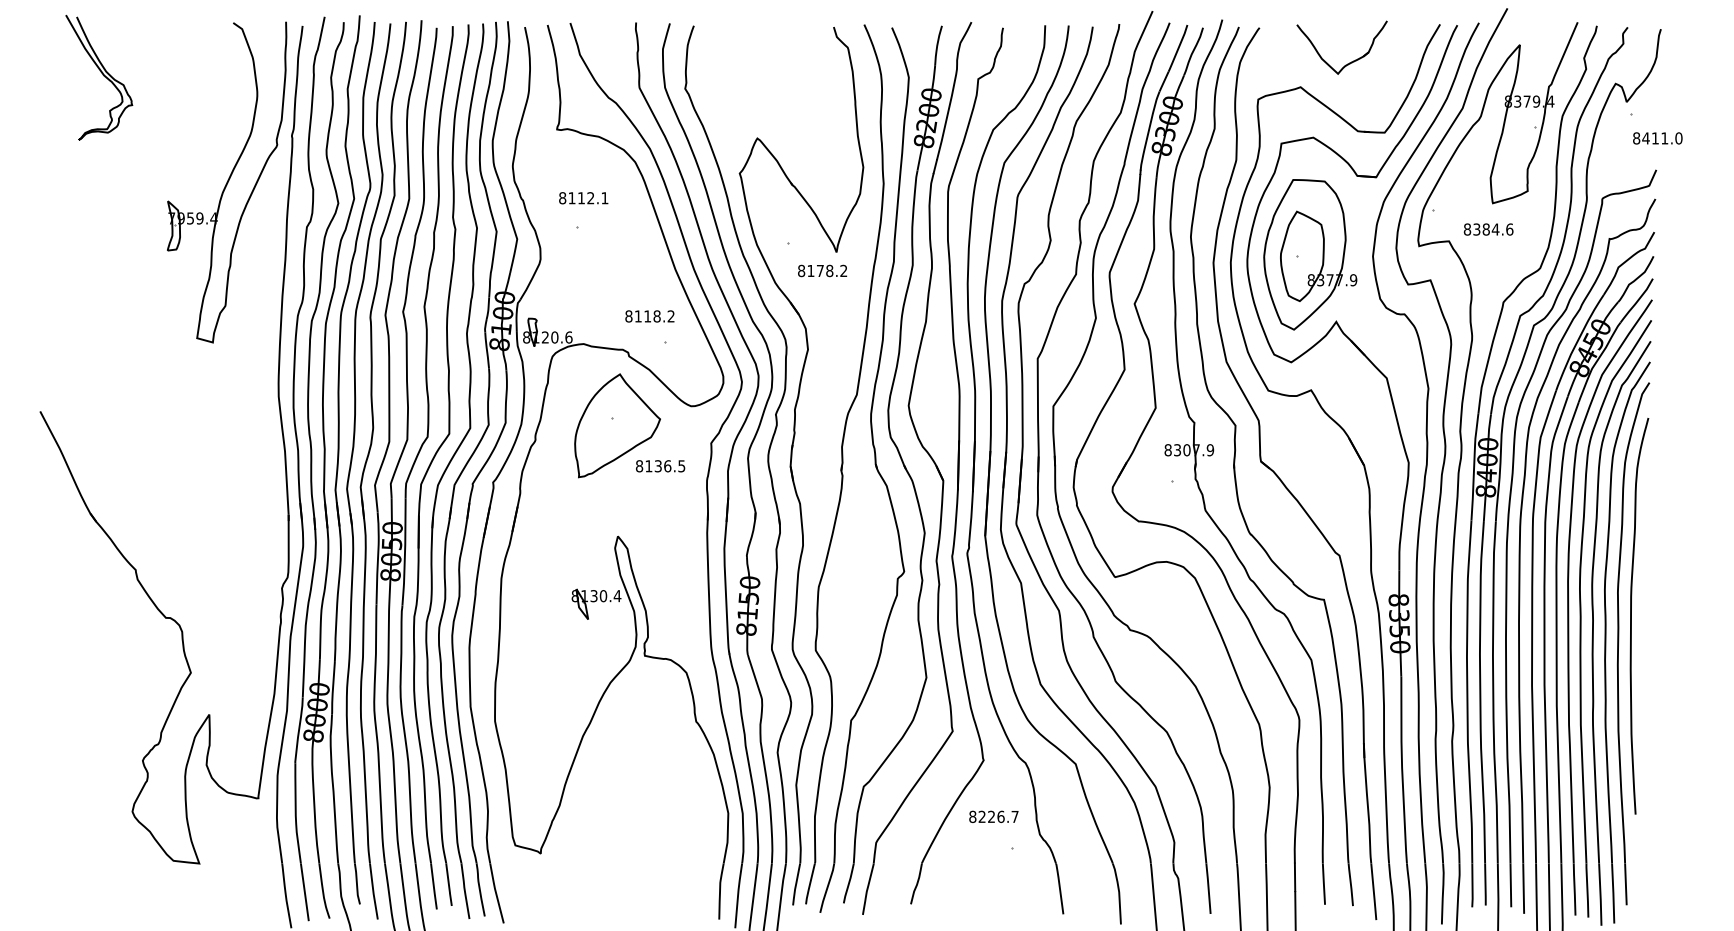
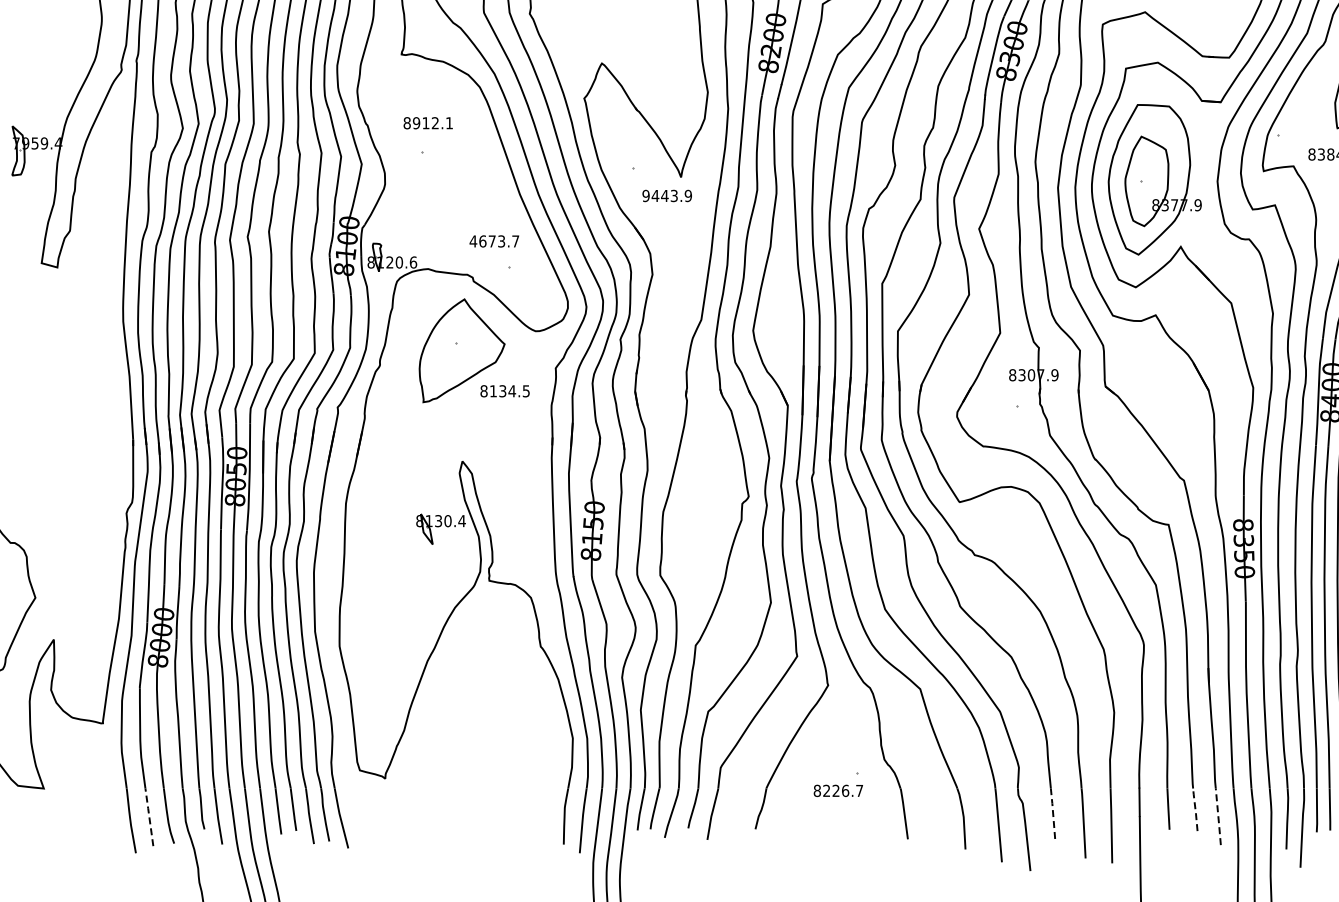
text: (571, 198) -> (416, 123), 8112.1 -> 8912.1
text: (822, 270) -> (667, 195), 8178.2 -> 9443.9
text: (649, 316) -> (494, 241), 8118.2 -> 4673.7
text: (667, 466) -> (512, 391), 8136.5 -> 8134.5
text: (993, 816) -> (838, 790), moved
line: (1350, 884) -> (1195, 809), solid -> dashed
line: (1208, 887) -> (1053, 812), solid -> dashed
line: (304, 891) -> (149, 816), solid -> dashed
line: (1373, 891) -> (1218, 816), solid -> dashed

